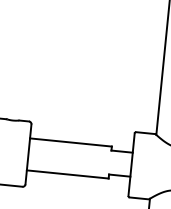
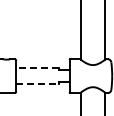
line: (69, 141) -> (36, 67), solid -> dashed
line: (67, 174) -> (37, 84), solid -> dashed

